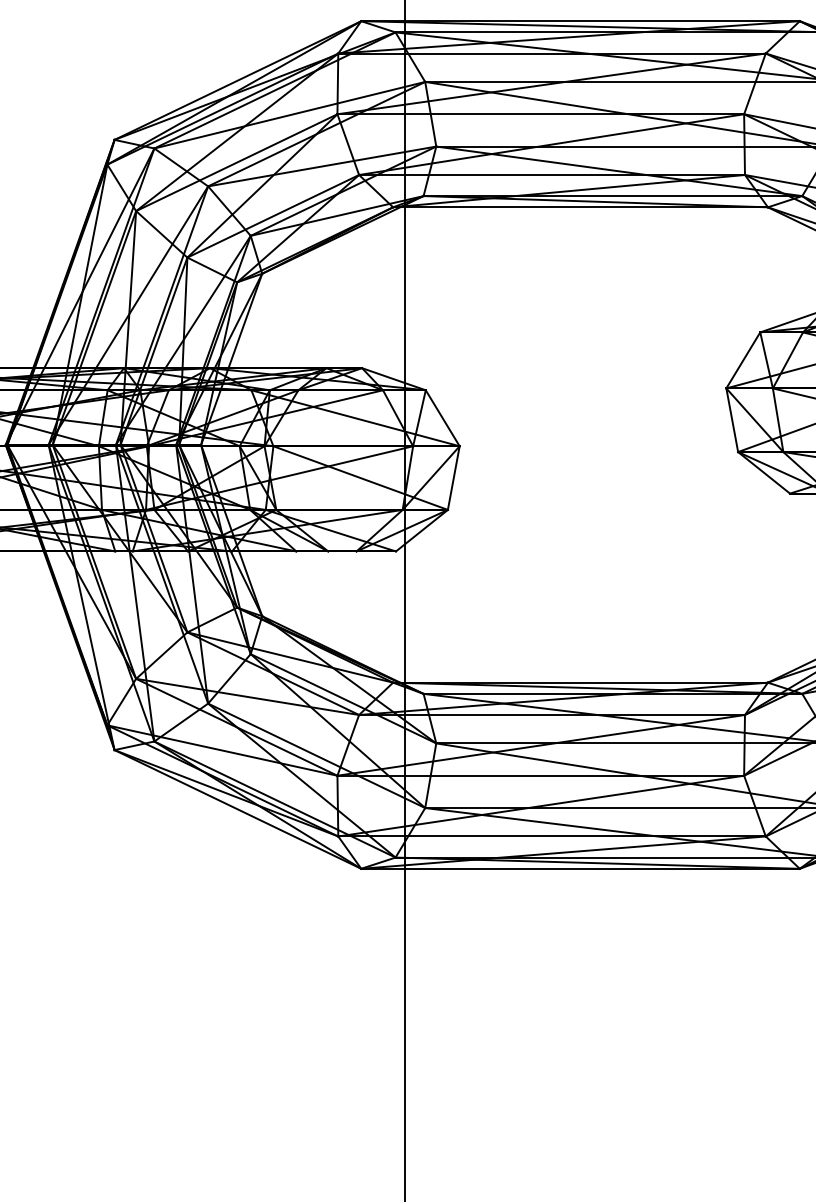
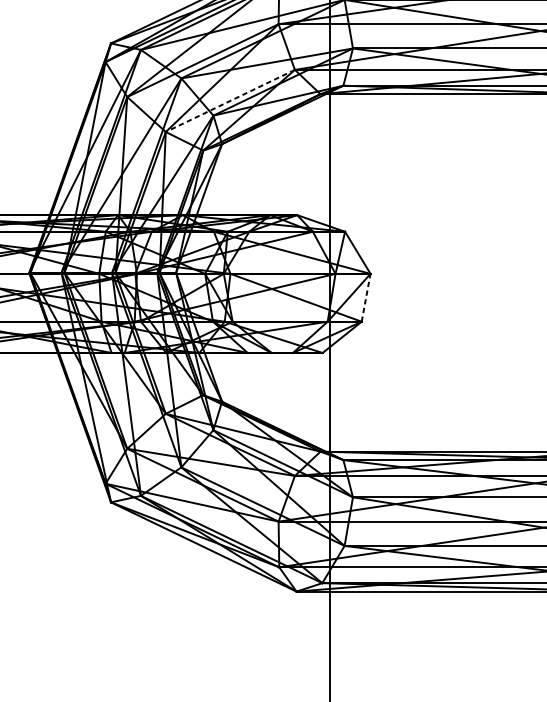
line: (272, 216) -> (229, 101), solid -> dashed
line: (453, 477) -> (365, 297), solid -> dashed

